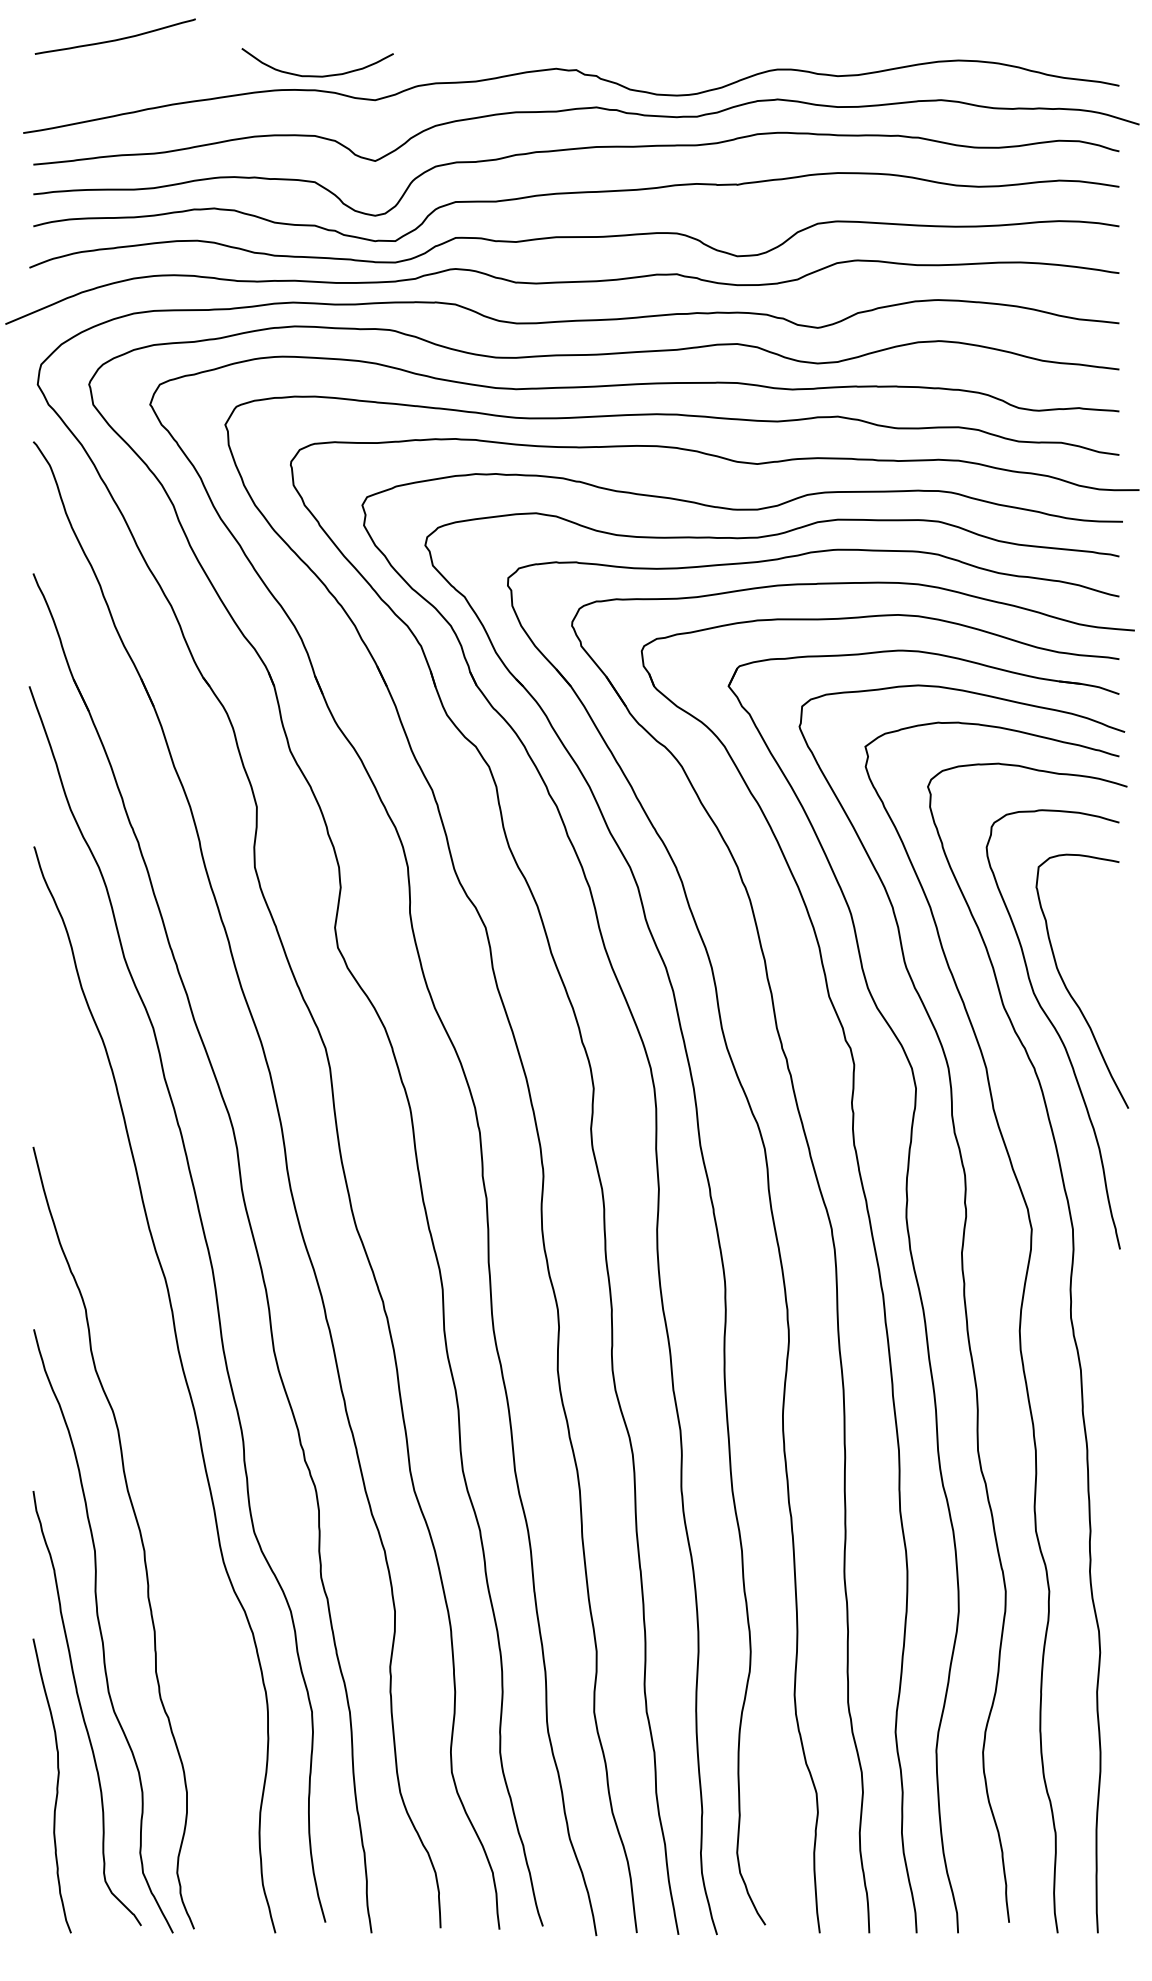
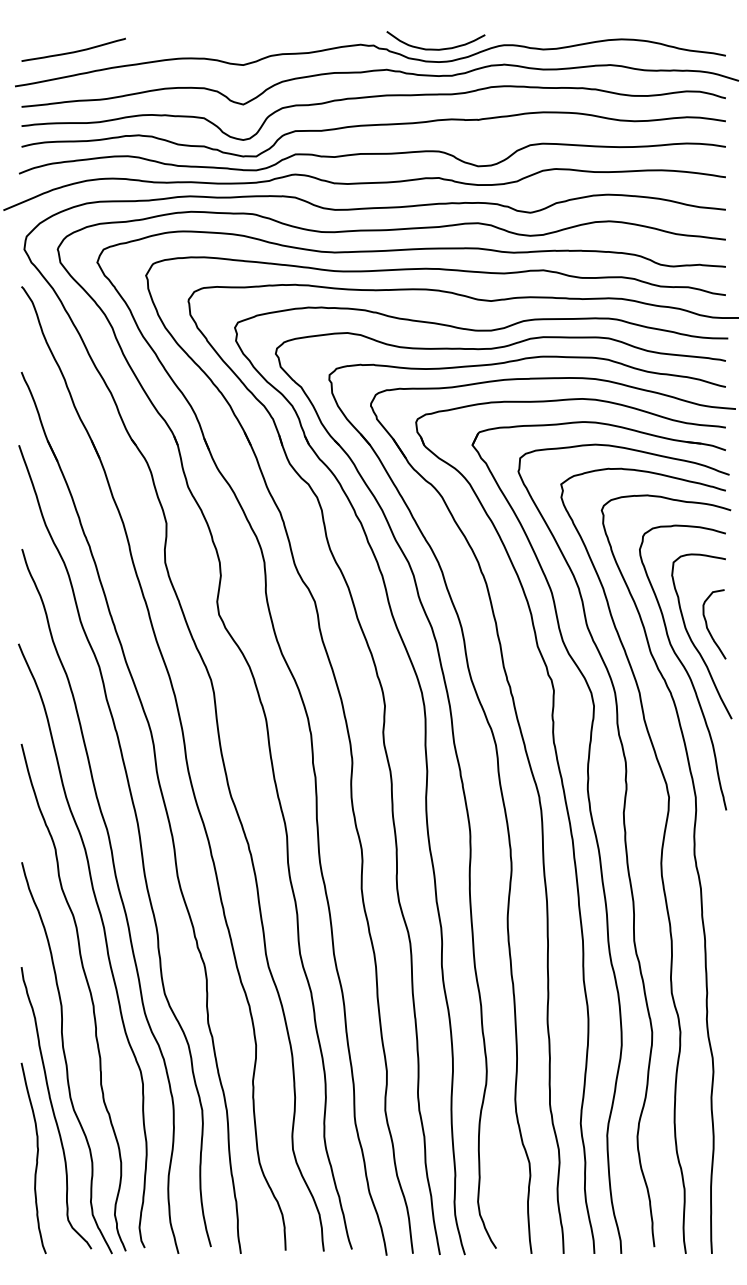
curve: (114, 39) -> (73, 51), moved
curve: (316, 74) -> (435, 48), moved
curve: (1090, 962) -> (707, 624), added
curve: (162, 1456) -> (105, 944), added

